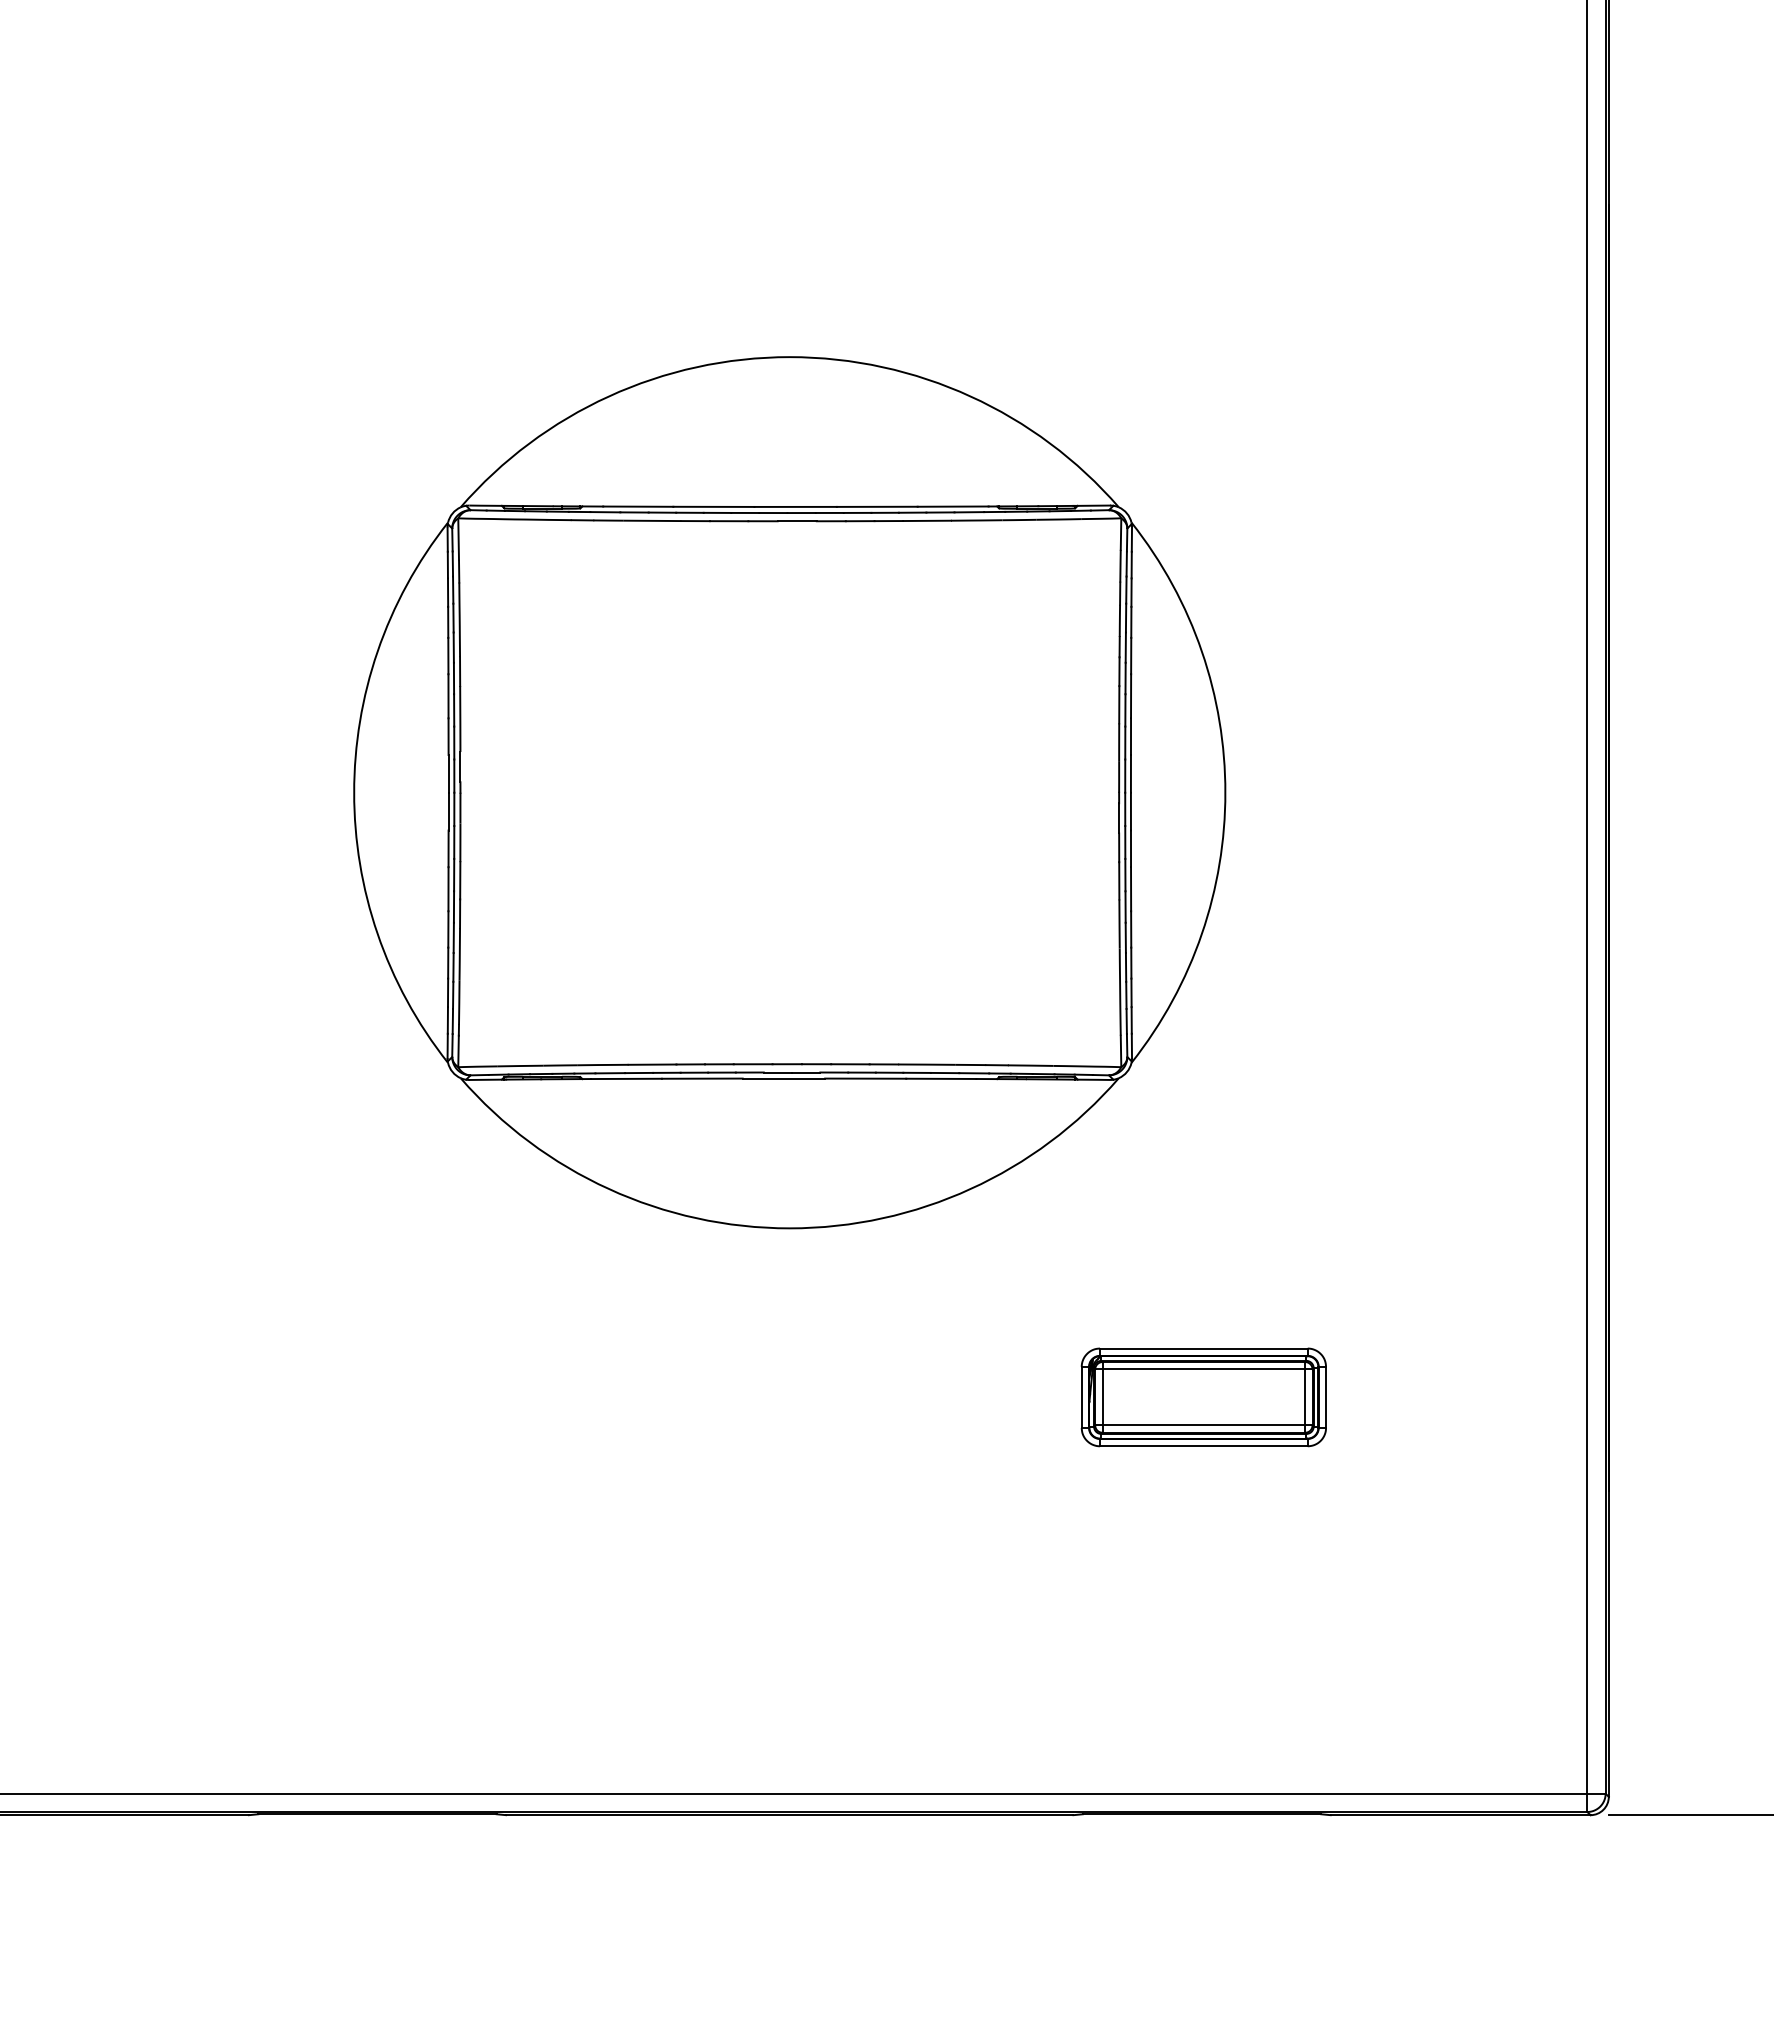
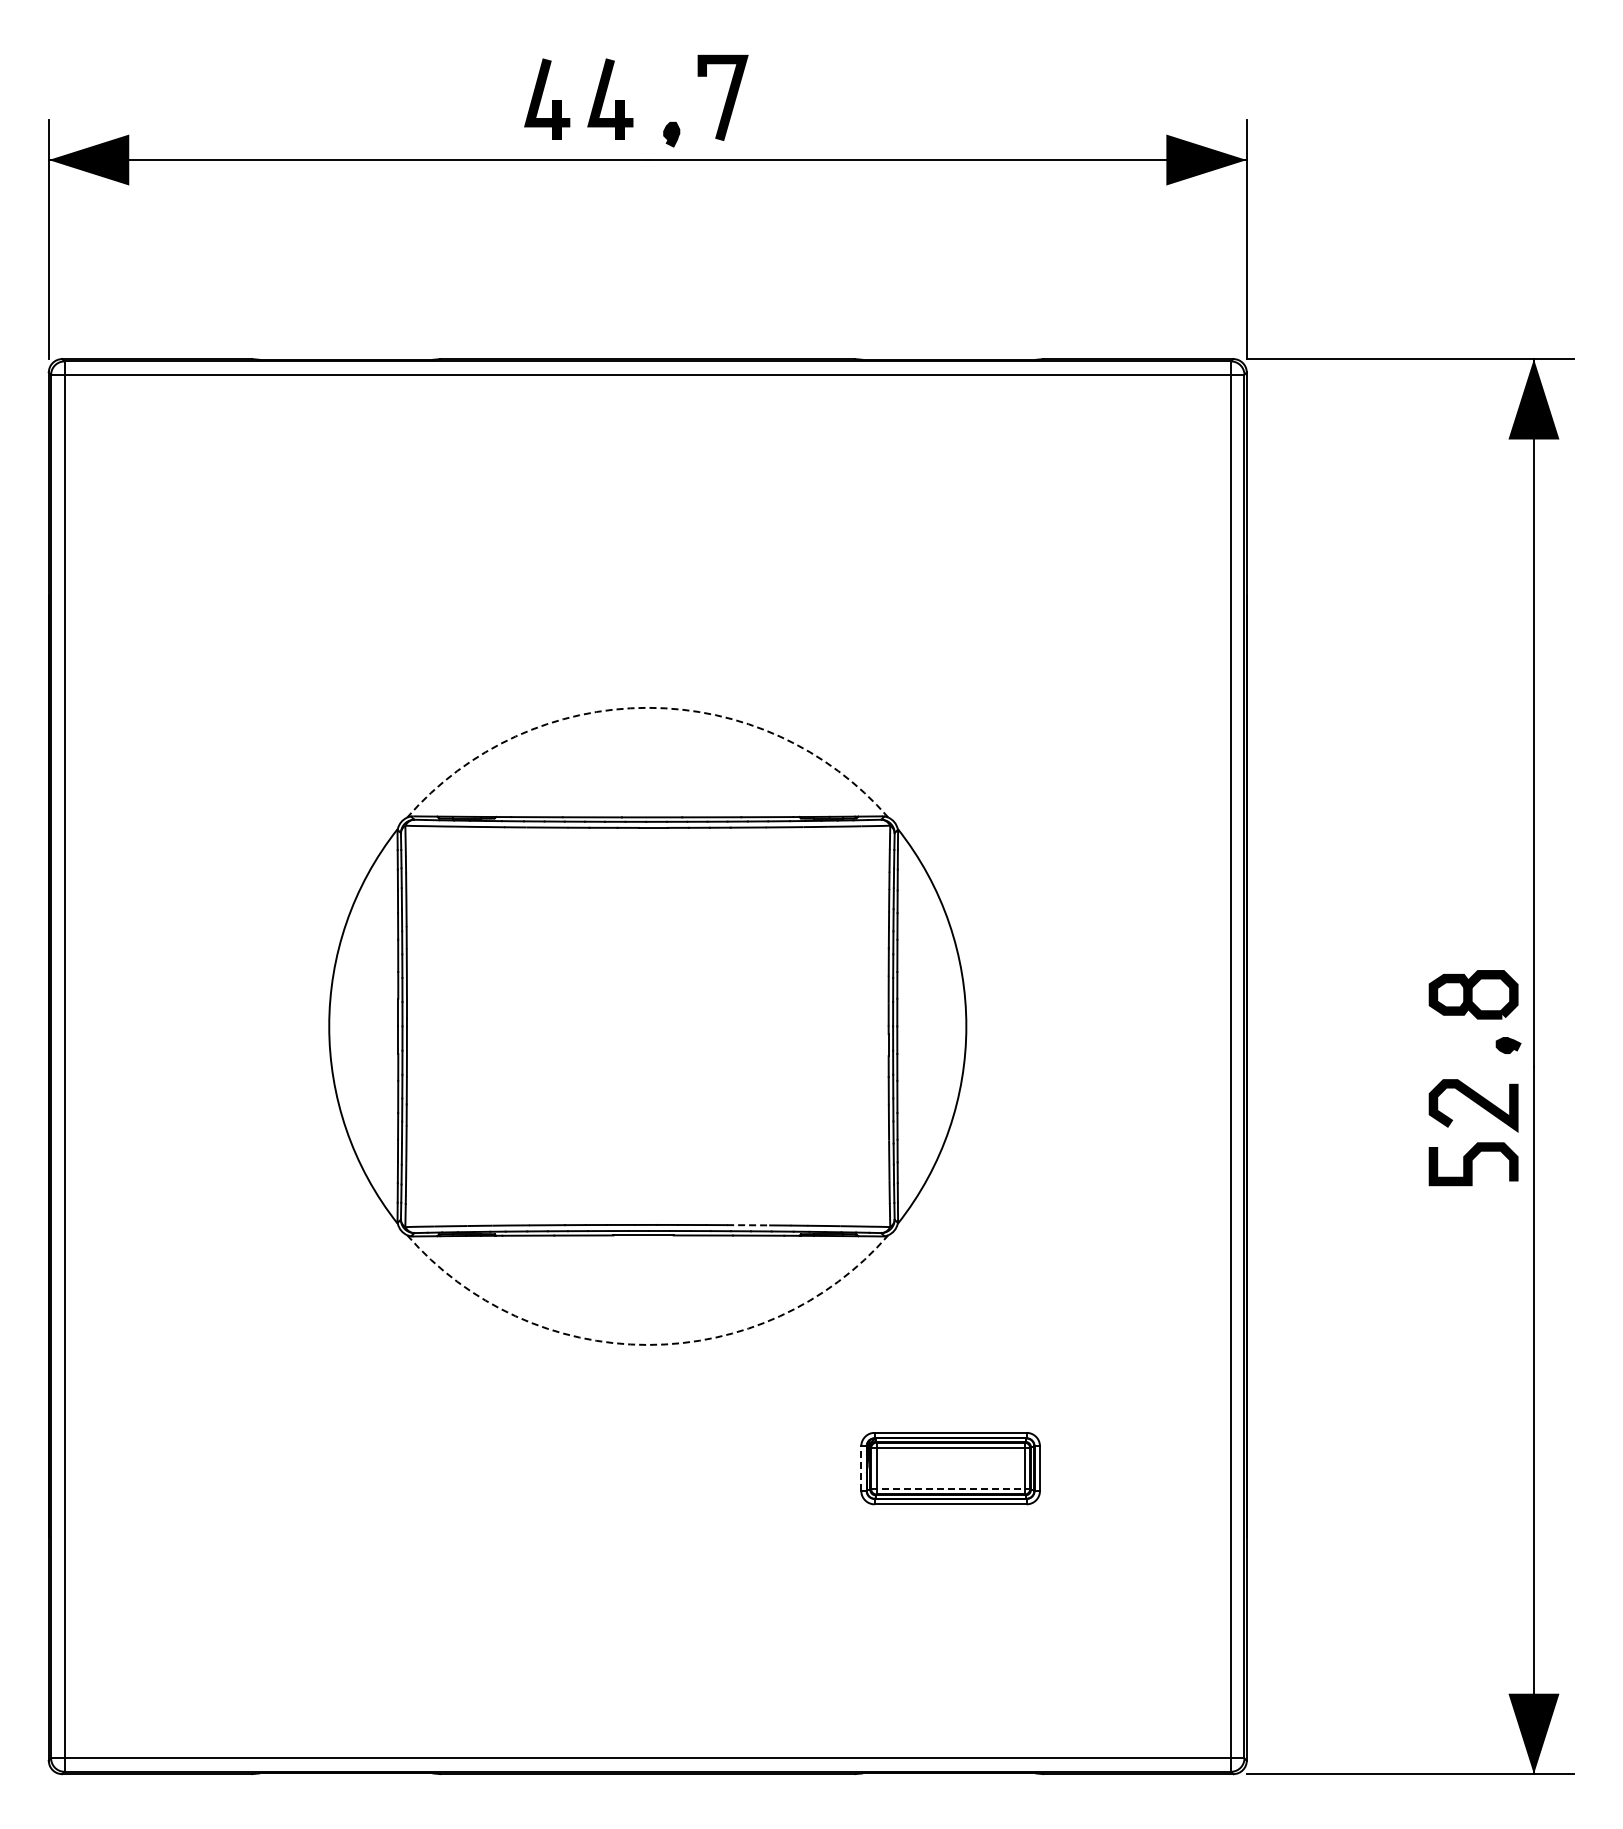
arc: (789, 356) -> (647, 707), solid -> dashed
line: (926, 1064) -> (747, 1225), solid -> dashed
arc: (789, 1227) -> (647, 1344), solid -> dashed
line: (1081, 1397) -> (861, 1468), solid -> dashed
line: (1205, 1425) -> (951, 1489), solid -> dashed

